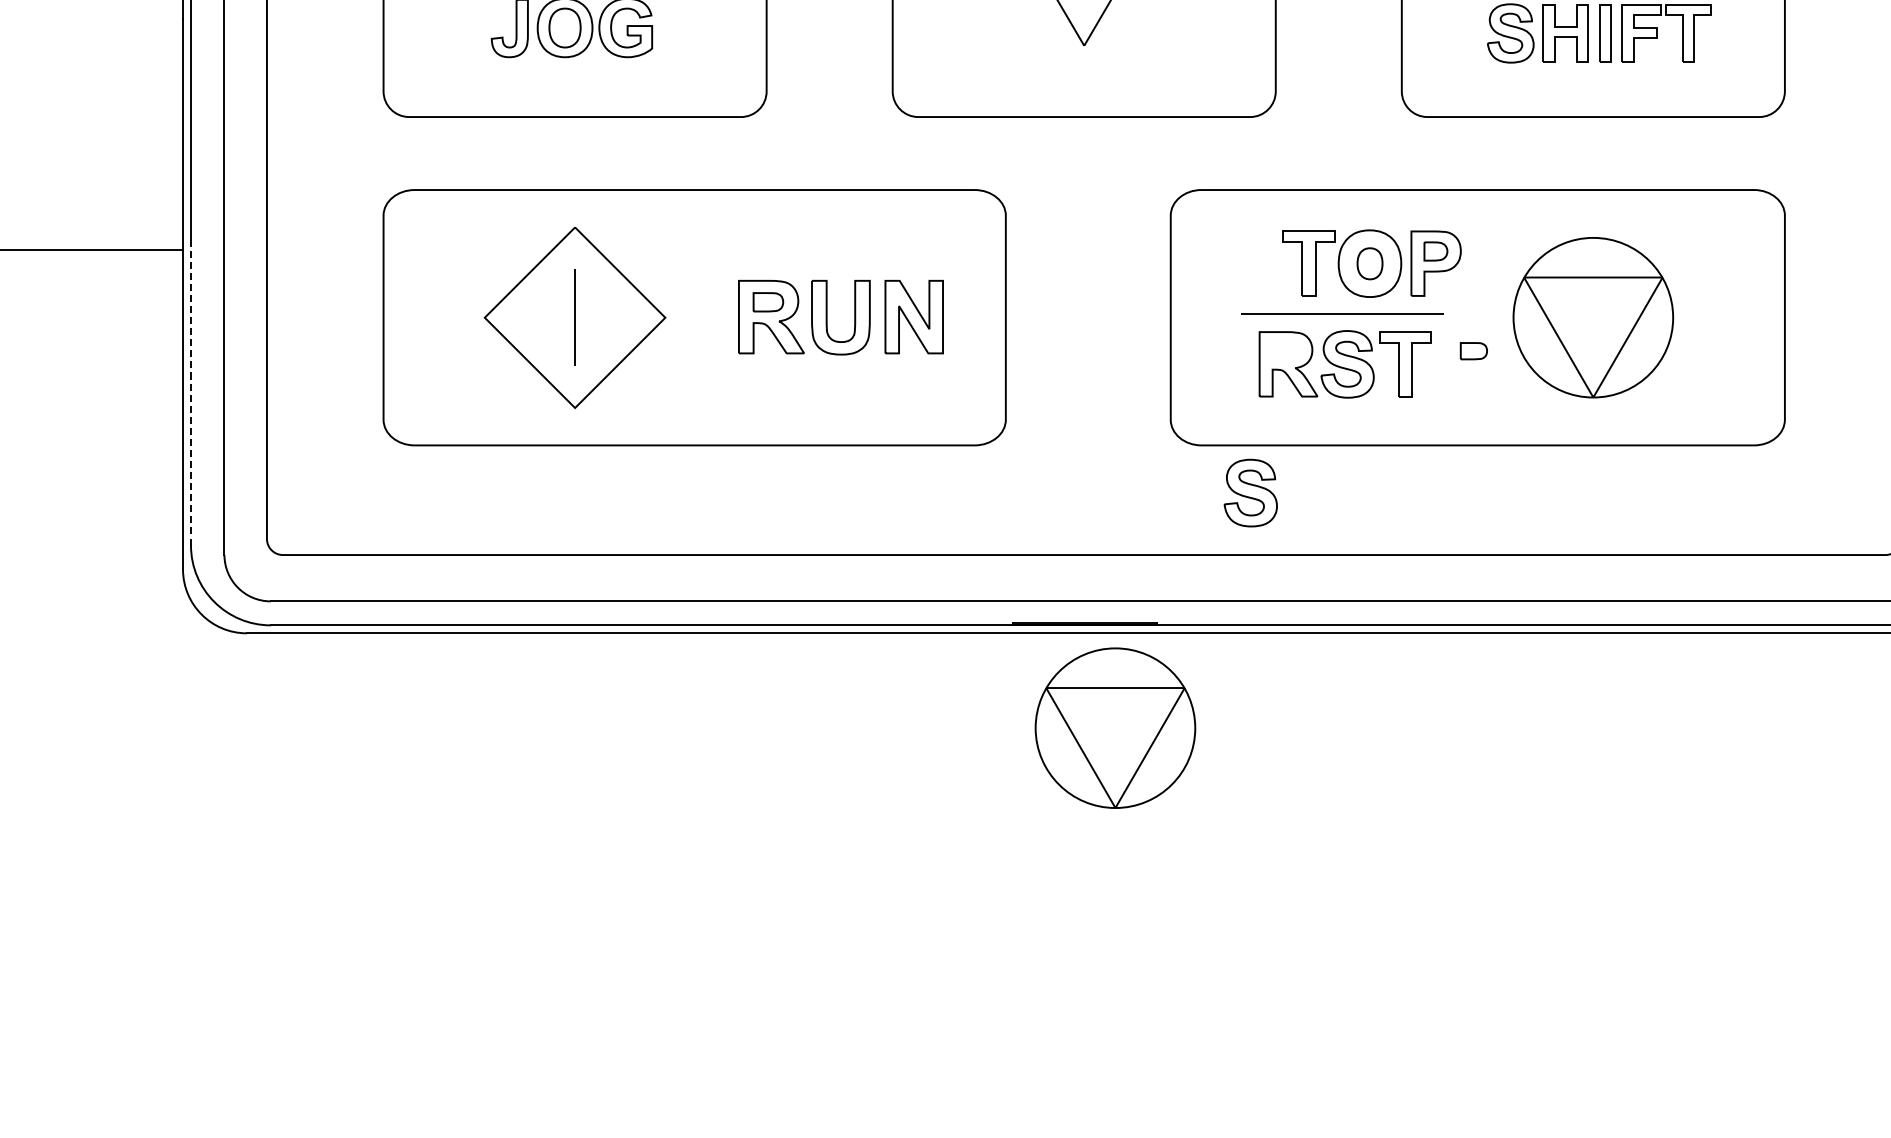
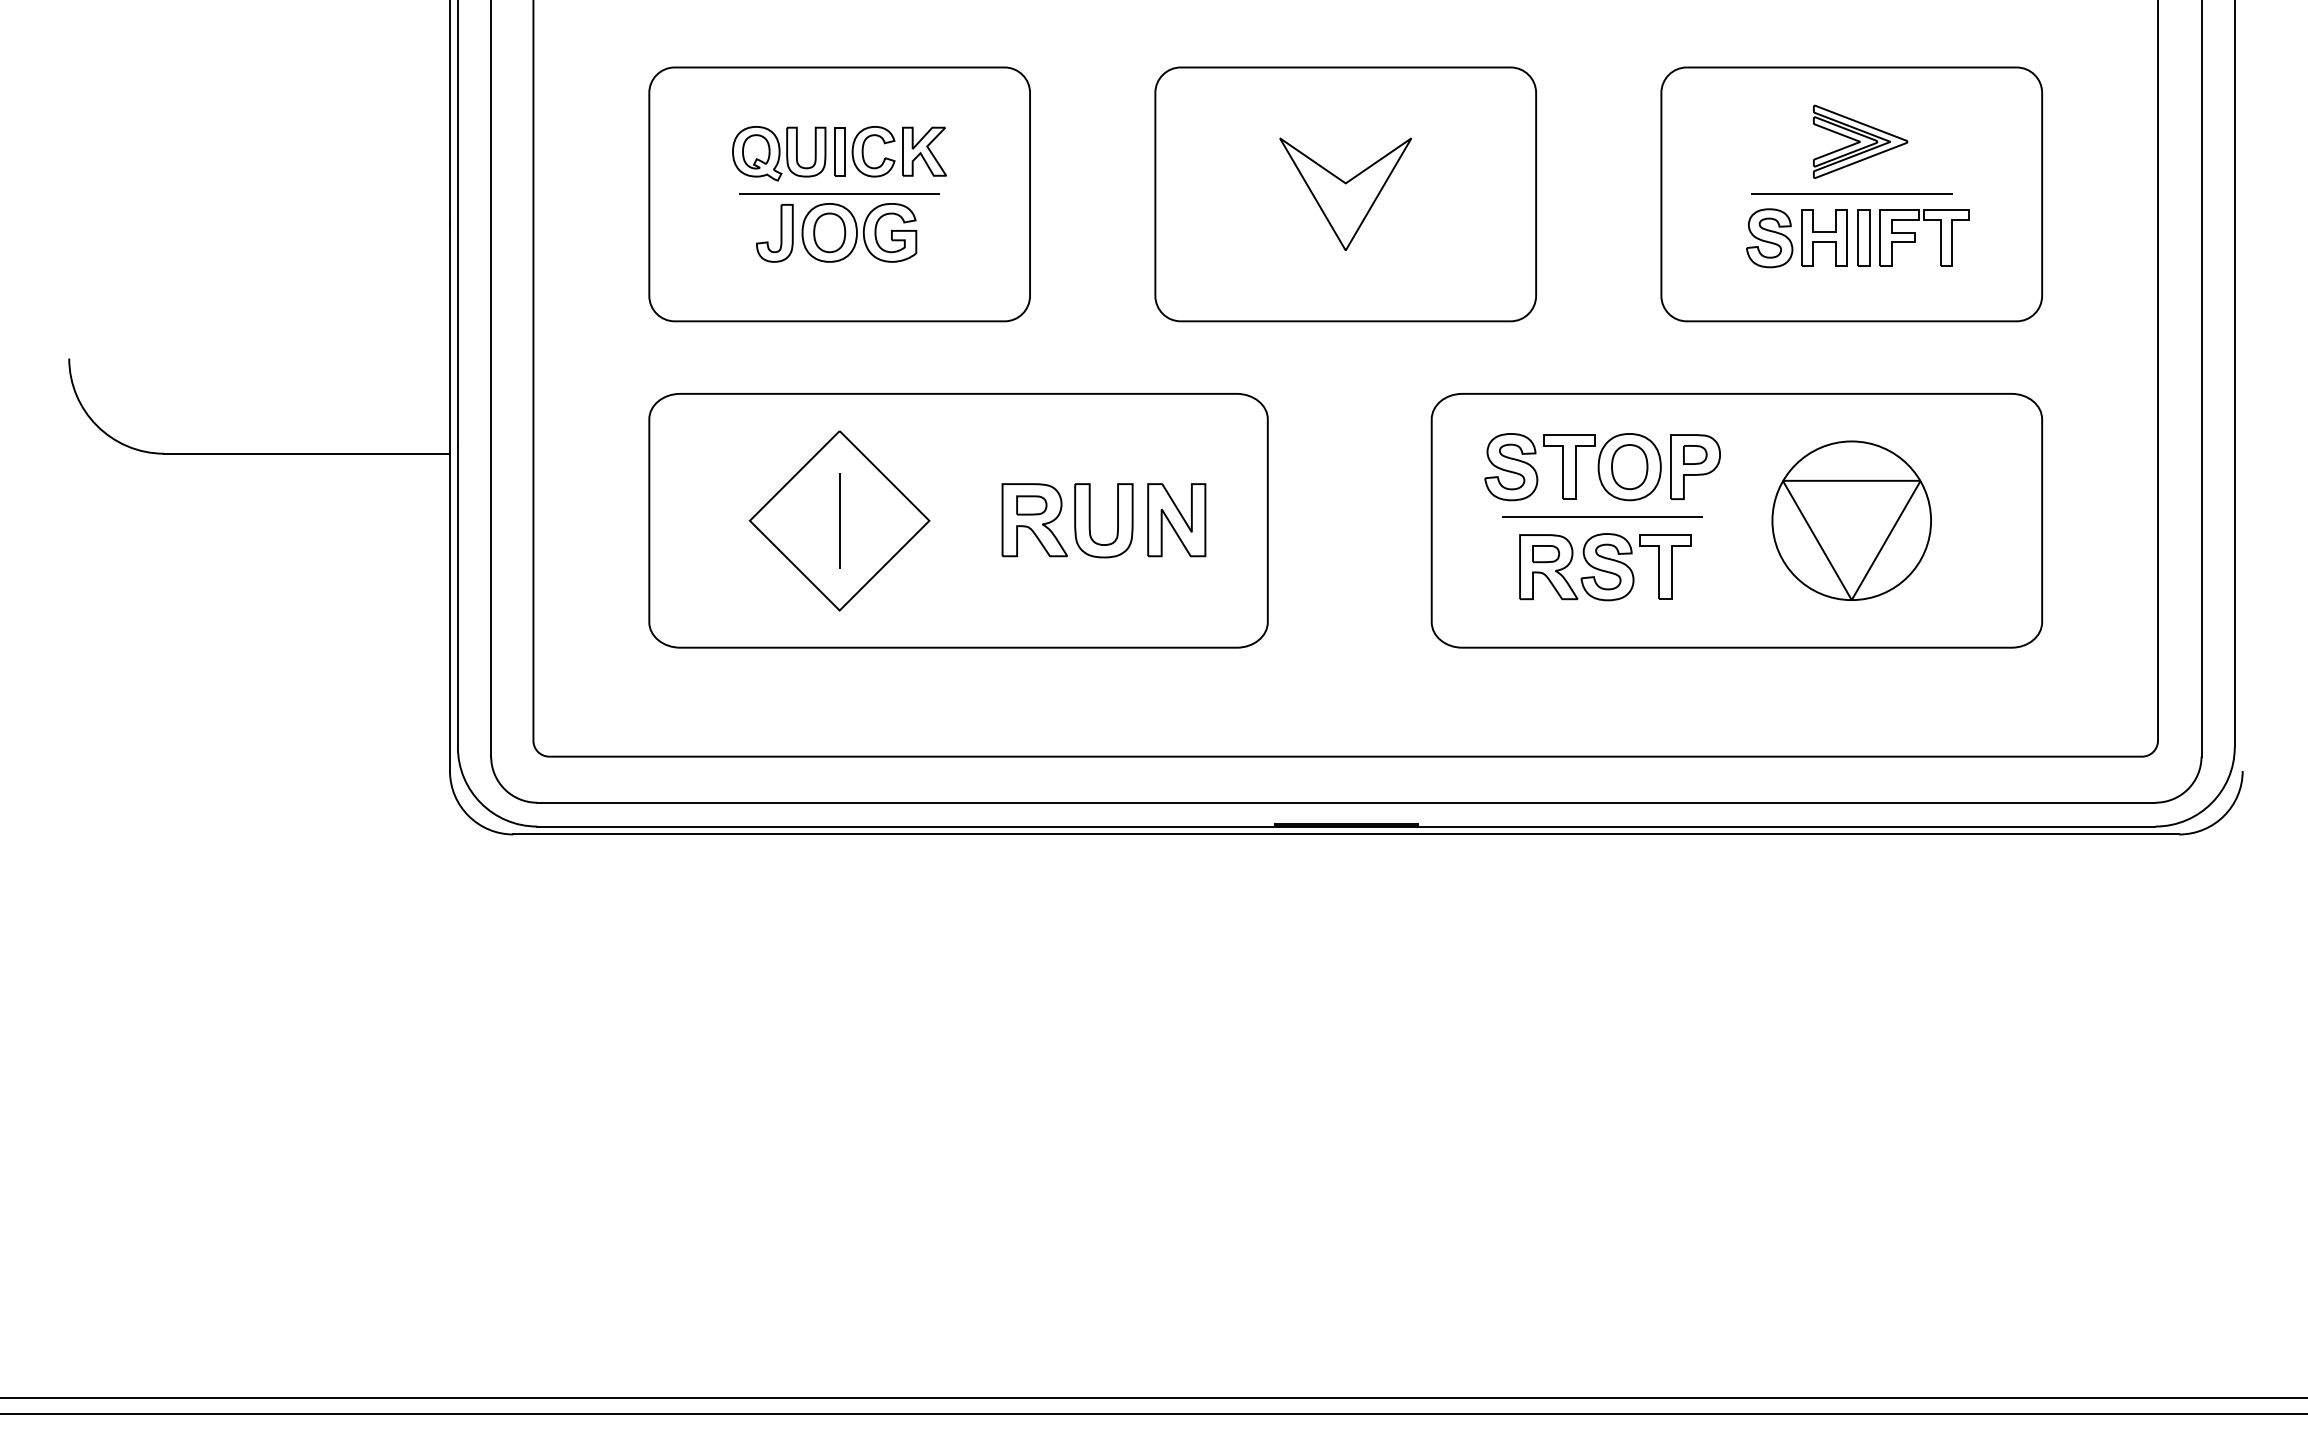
part: (1369, 264) -> (1629, 467), size x1.43
part: (1473, 351) -> (1545, 554), moved
line: (190, 393) -> (457, 596), dashed -> solid
part: (1251, 493) -> (1511, 467), moved
part: (1115, 727) -> (1376, 928), removed

